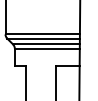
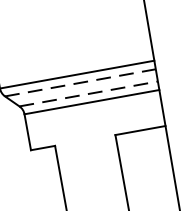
line: (44, 38) -> (82, 82), solid -> dashed
line: (46, 44) -> (88, 94), solid -> dashed

